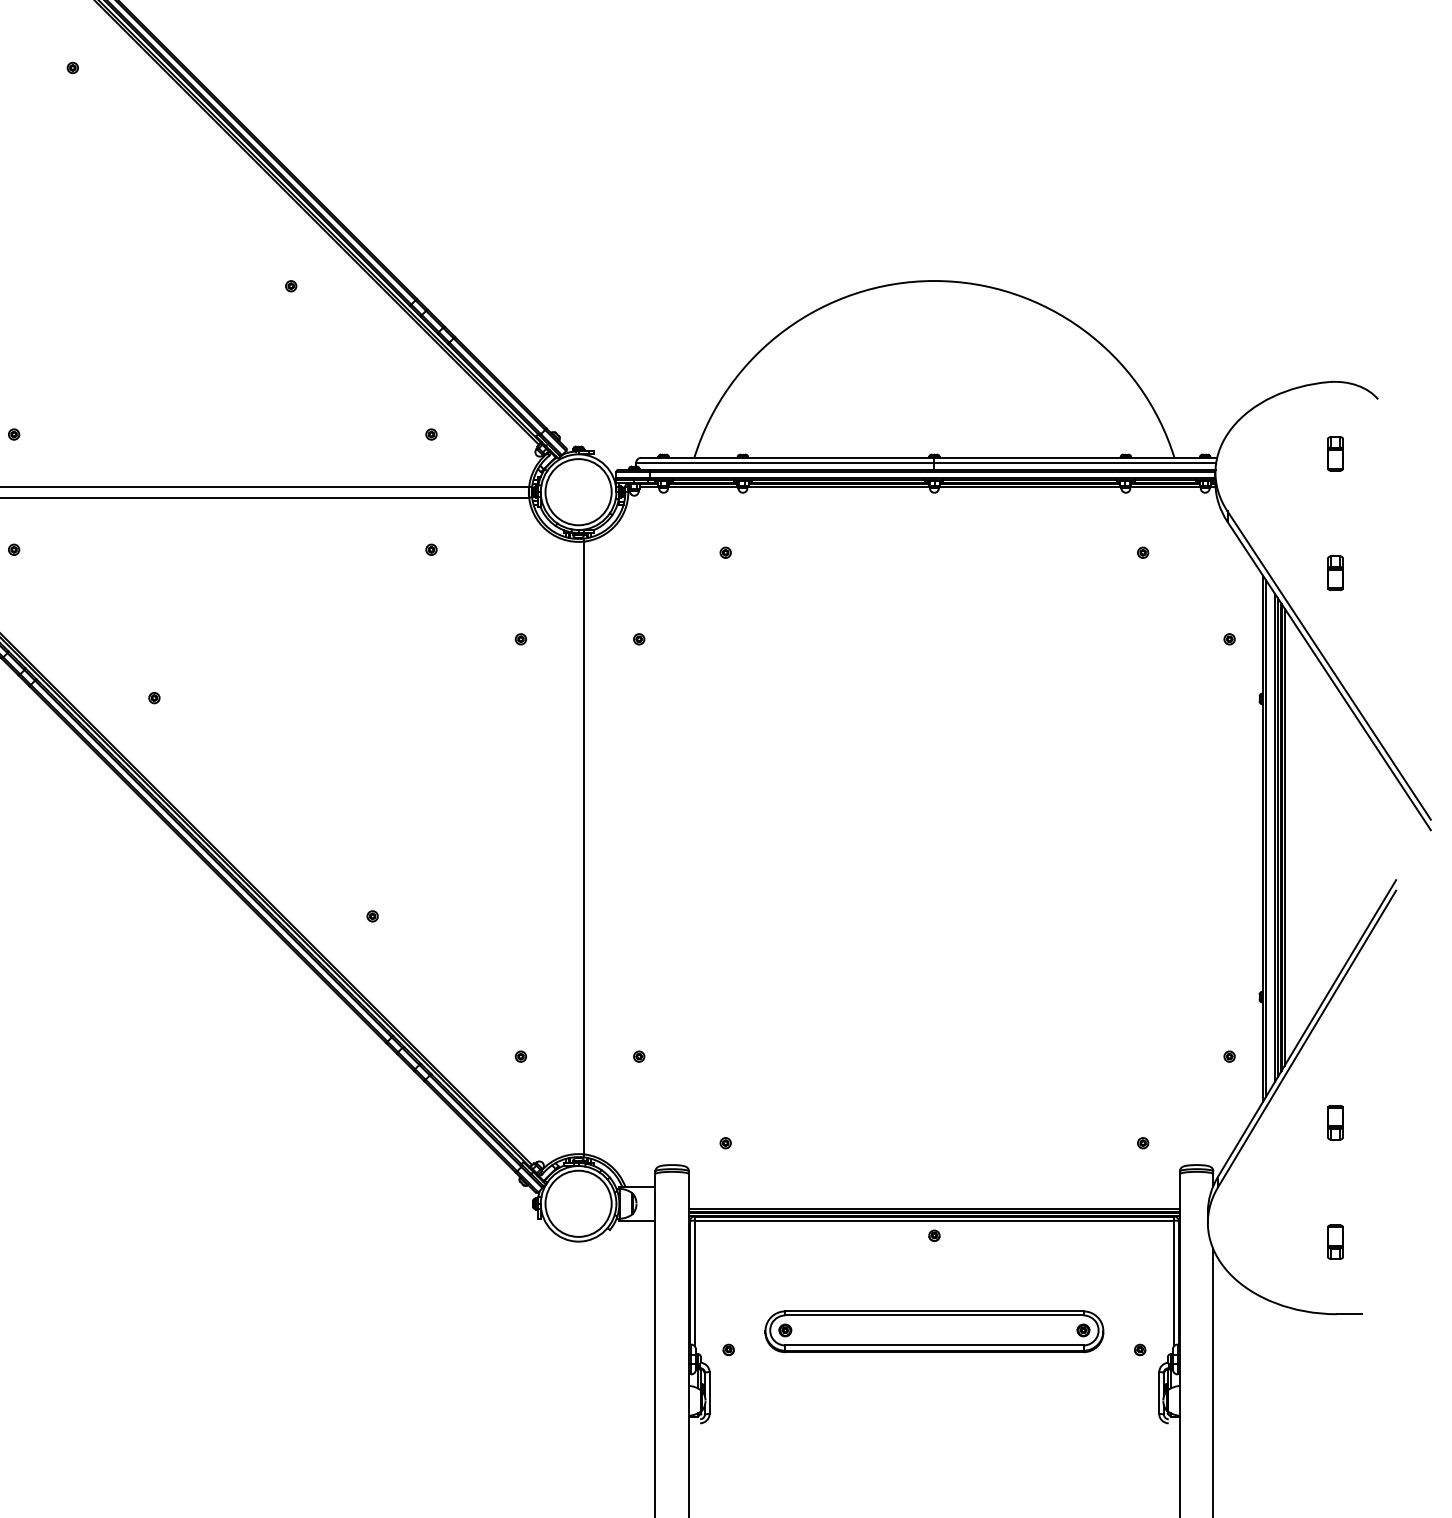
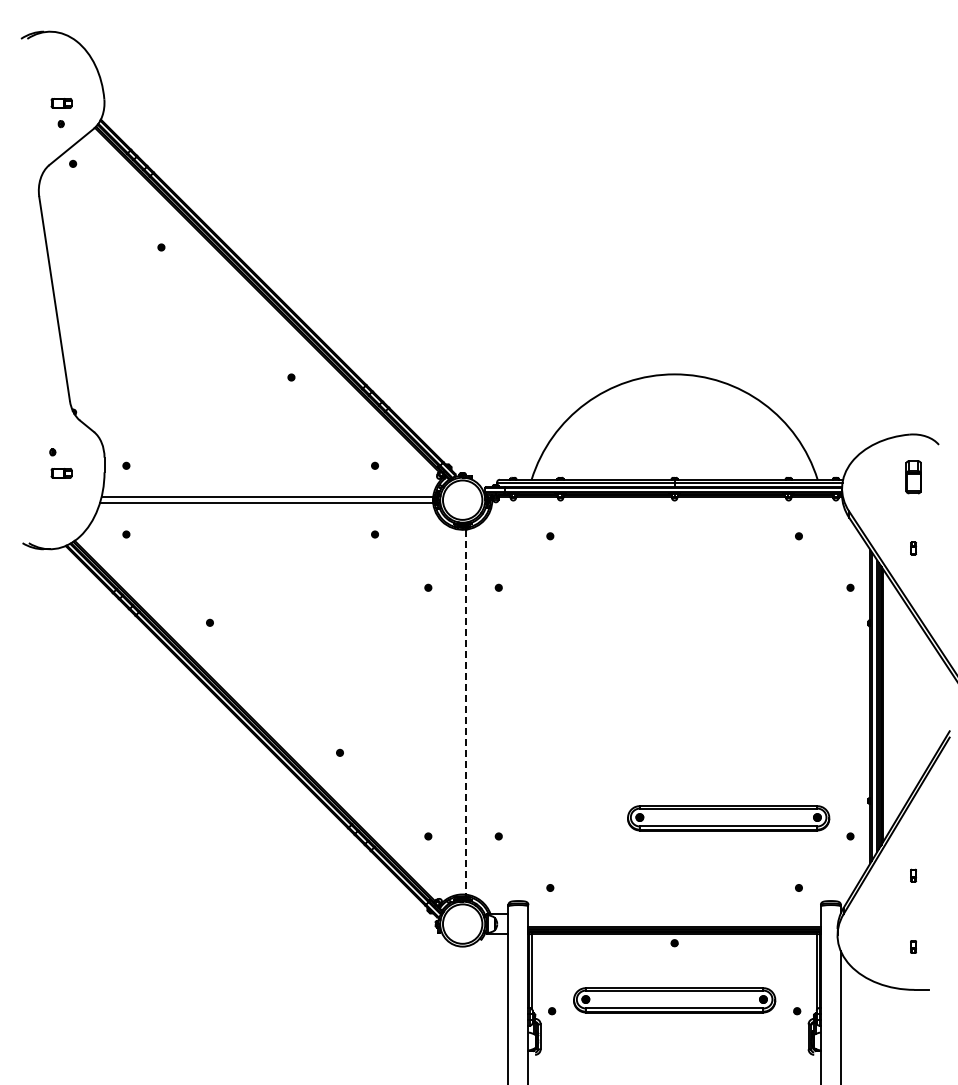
part: (1335, 454) -> (913, 477), size x1.6
part: (1335, 573) -> (913, 548), size x0.6
line: (583, 848) -> (465, 712), solid -> dashed
part: (1024, 1026) -> (728, 818), added
part: (1335, 1122) -> (913, 875), size x0.6
part: (1335, 1241) -> (913, 946), size x0.6

